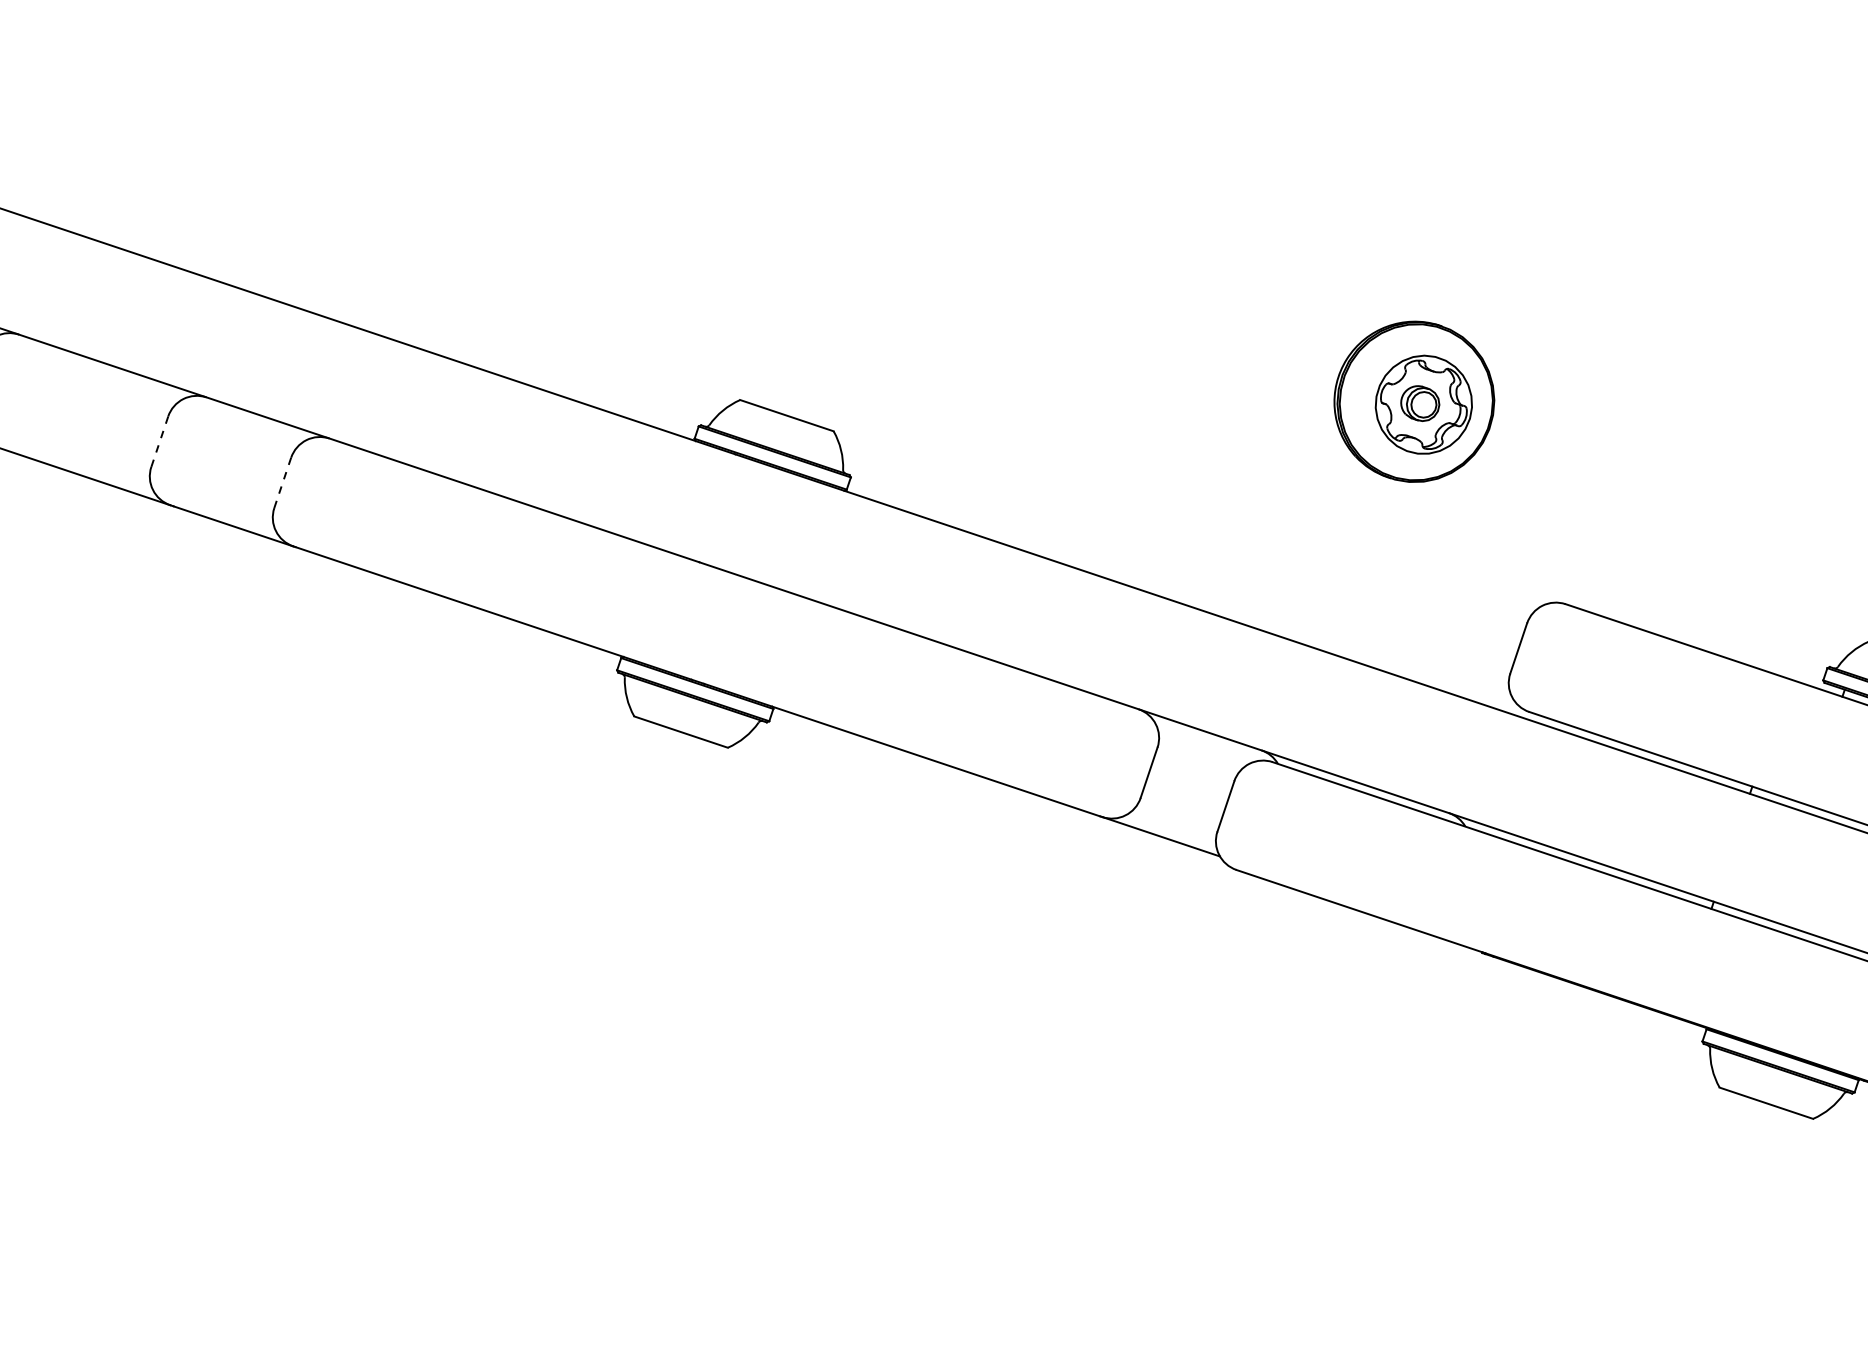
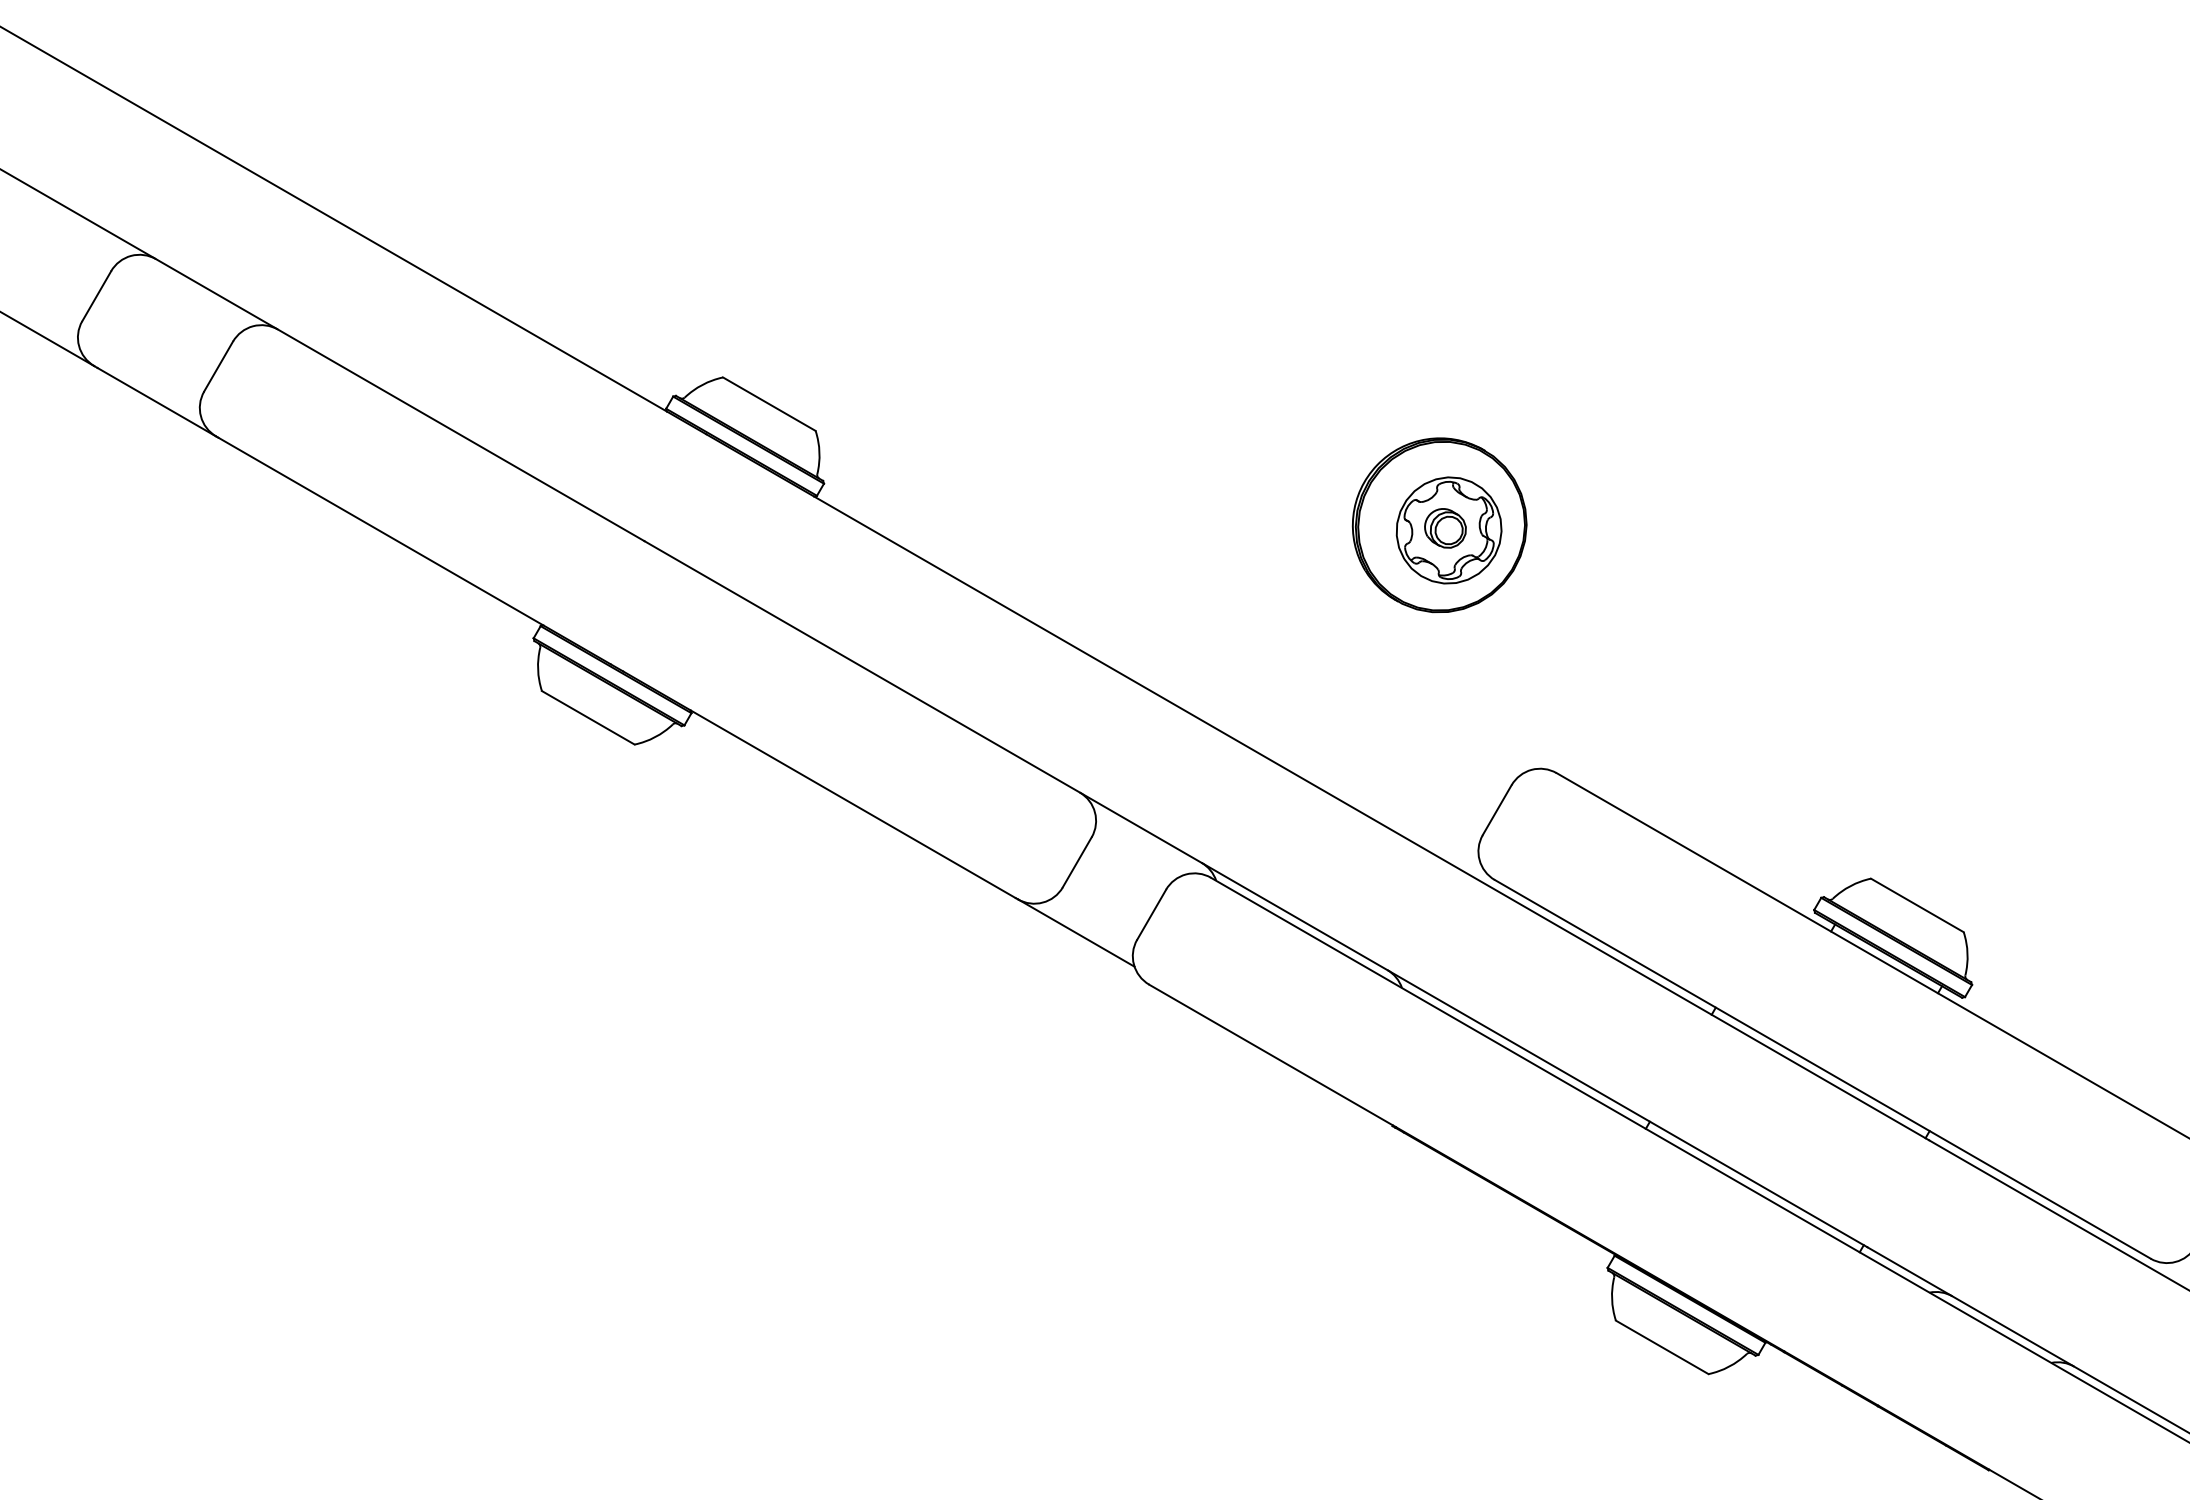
line: (159, 442) -> (96, 296), dashed -> solid
line: (282, 482) -> (218, 366), dashed -> solid

